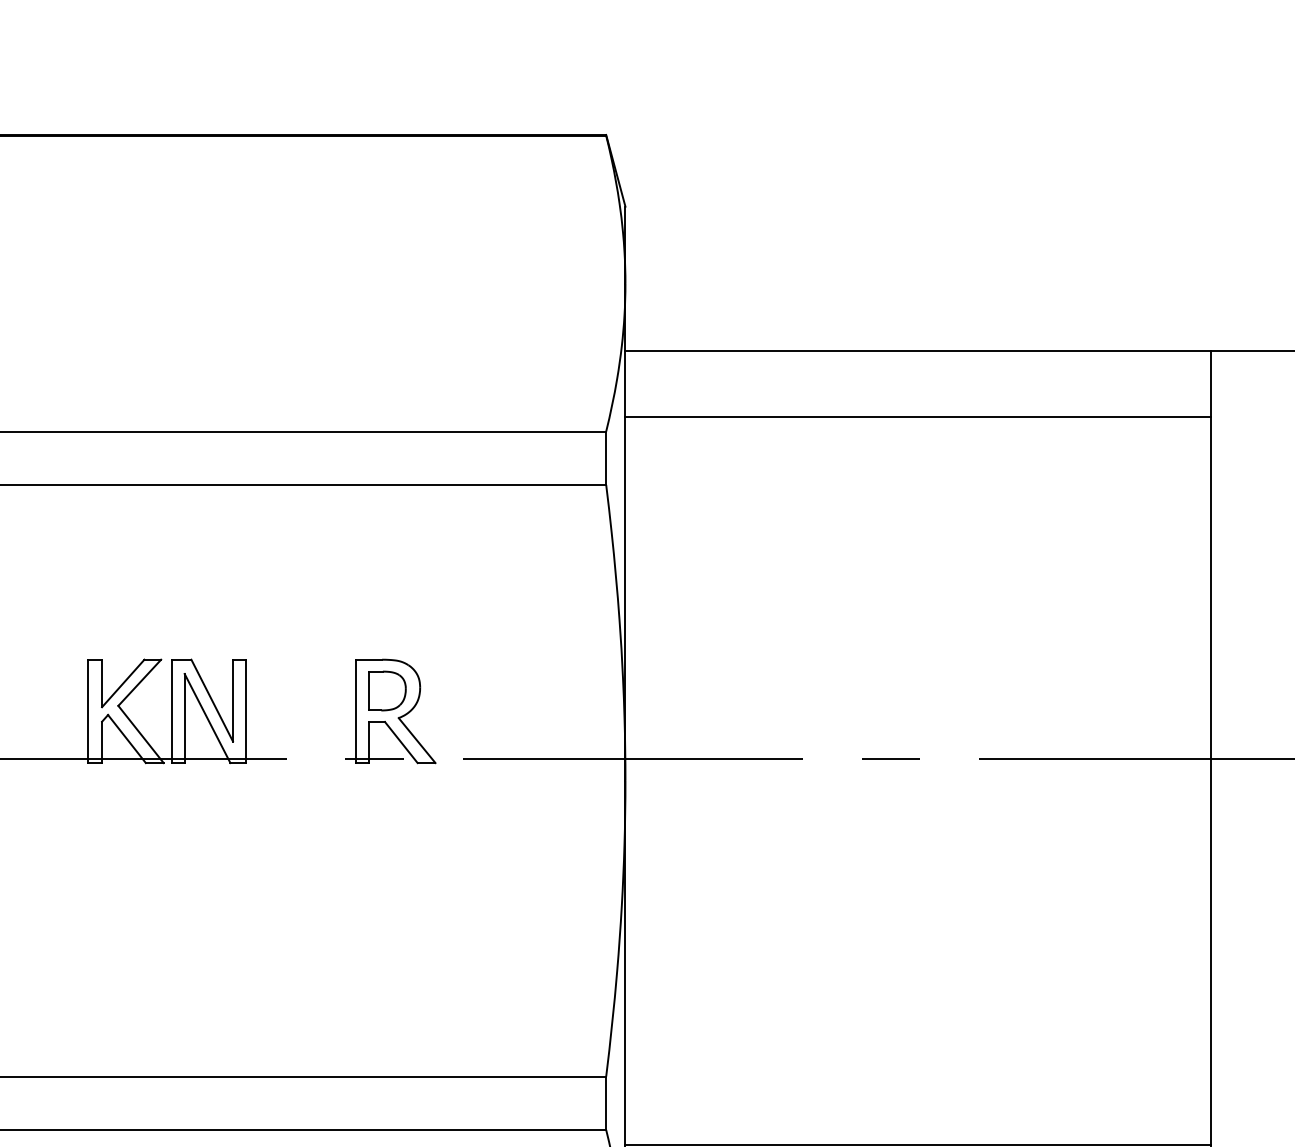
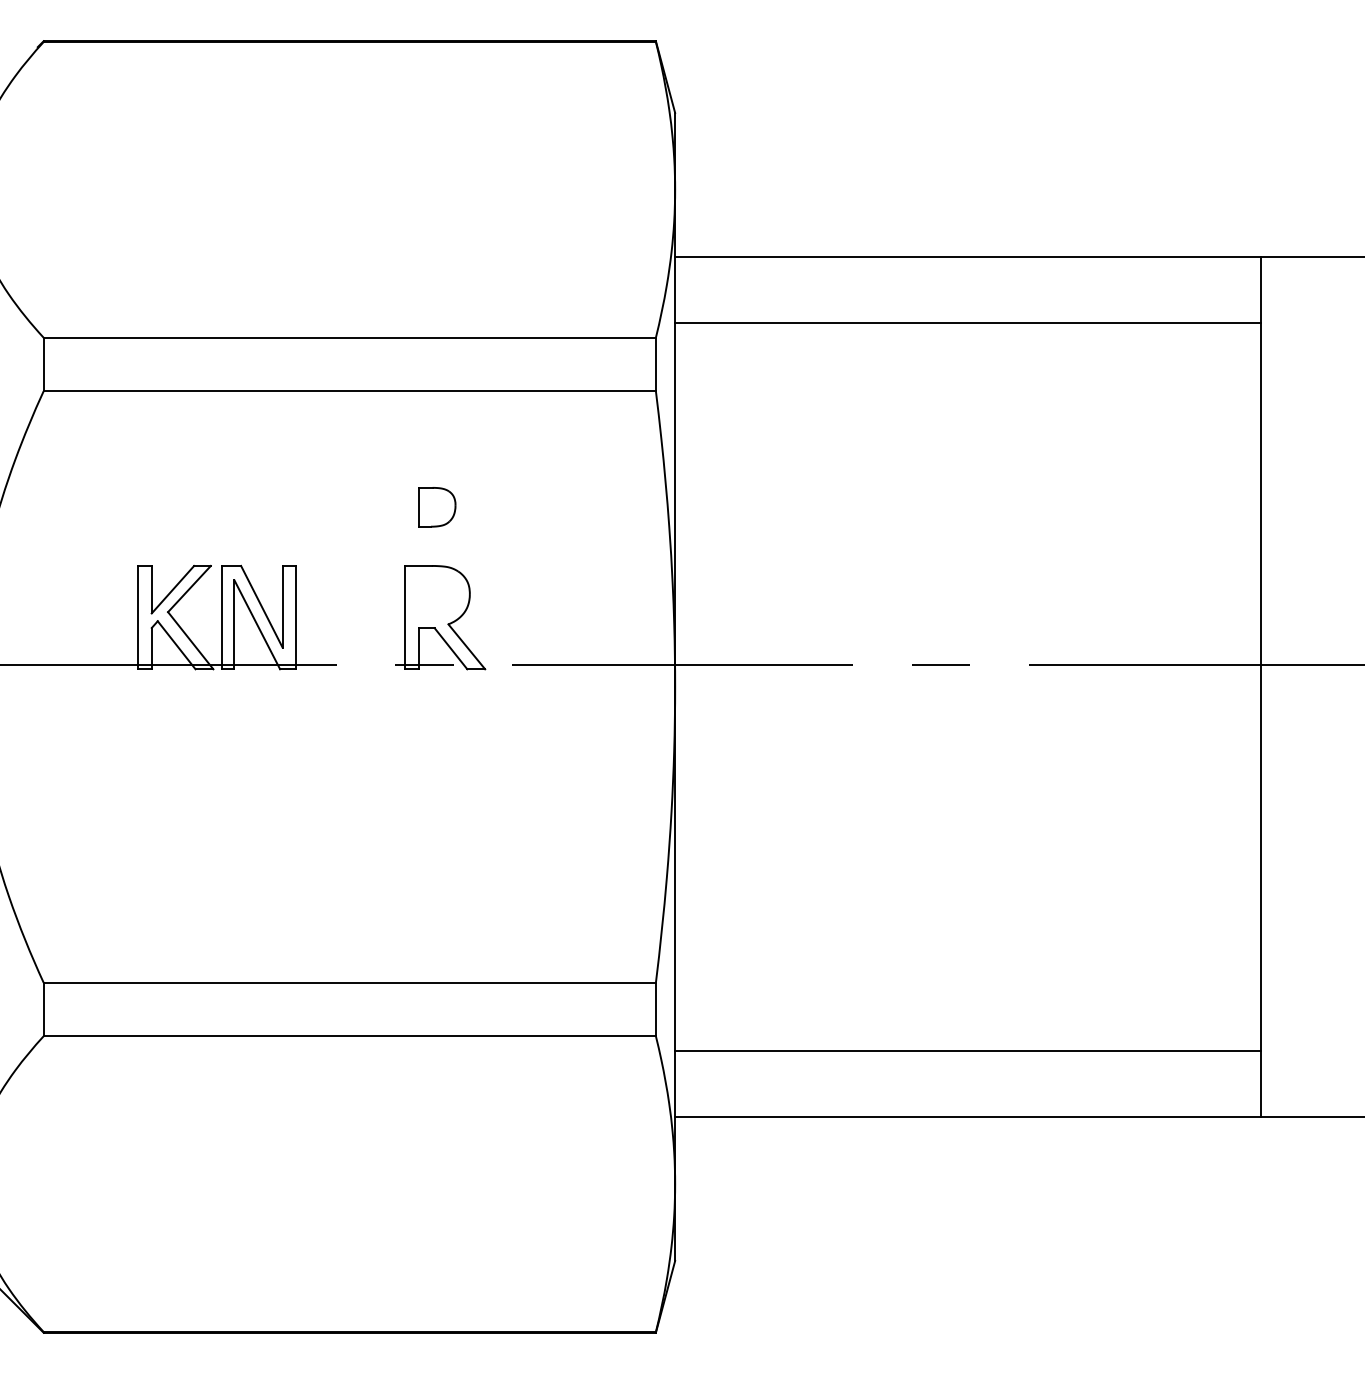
part: (387, 691) -> (437, 507), moved

